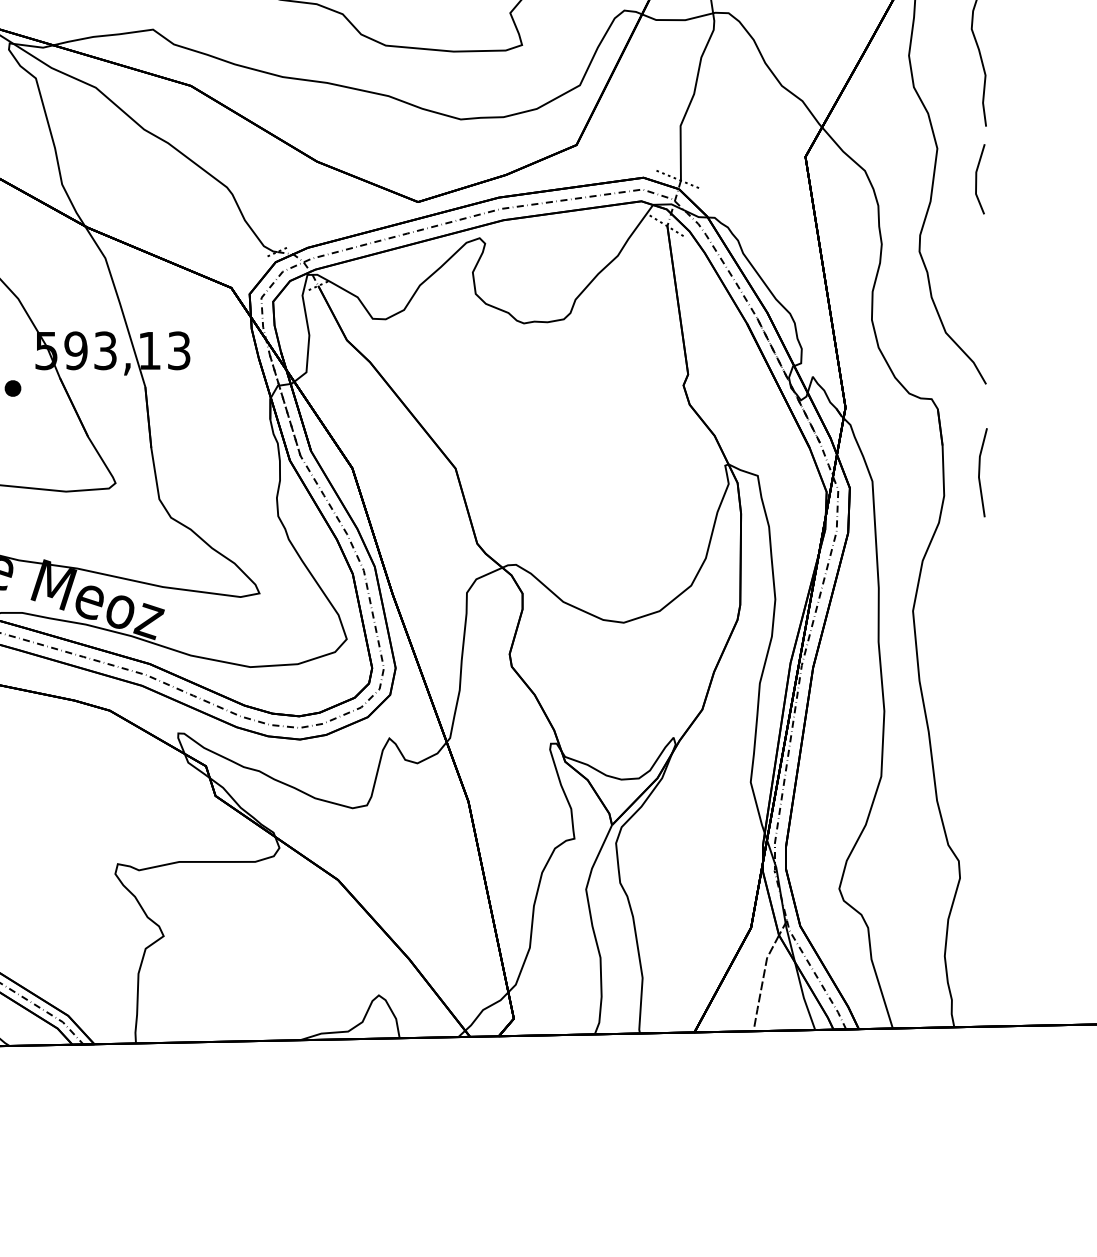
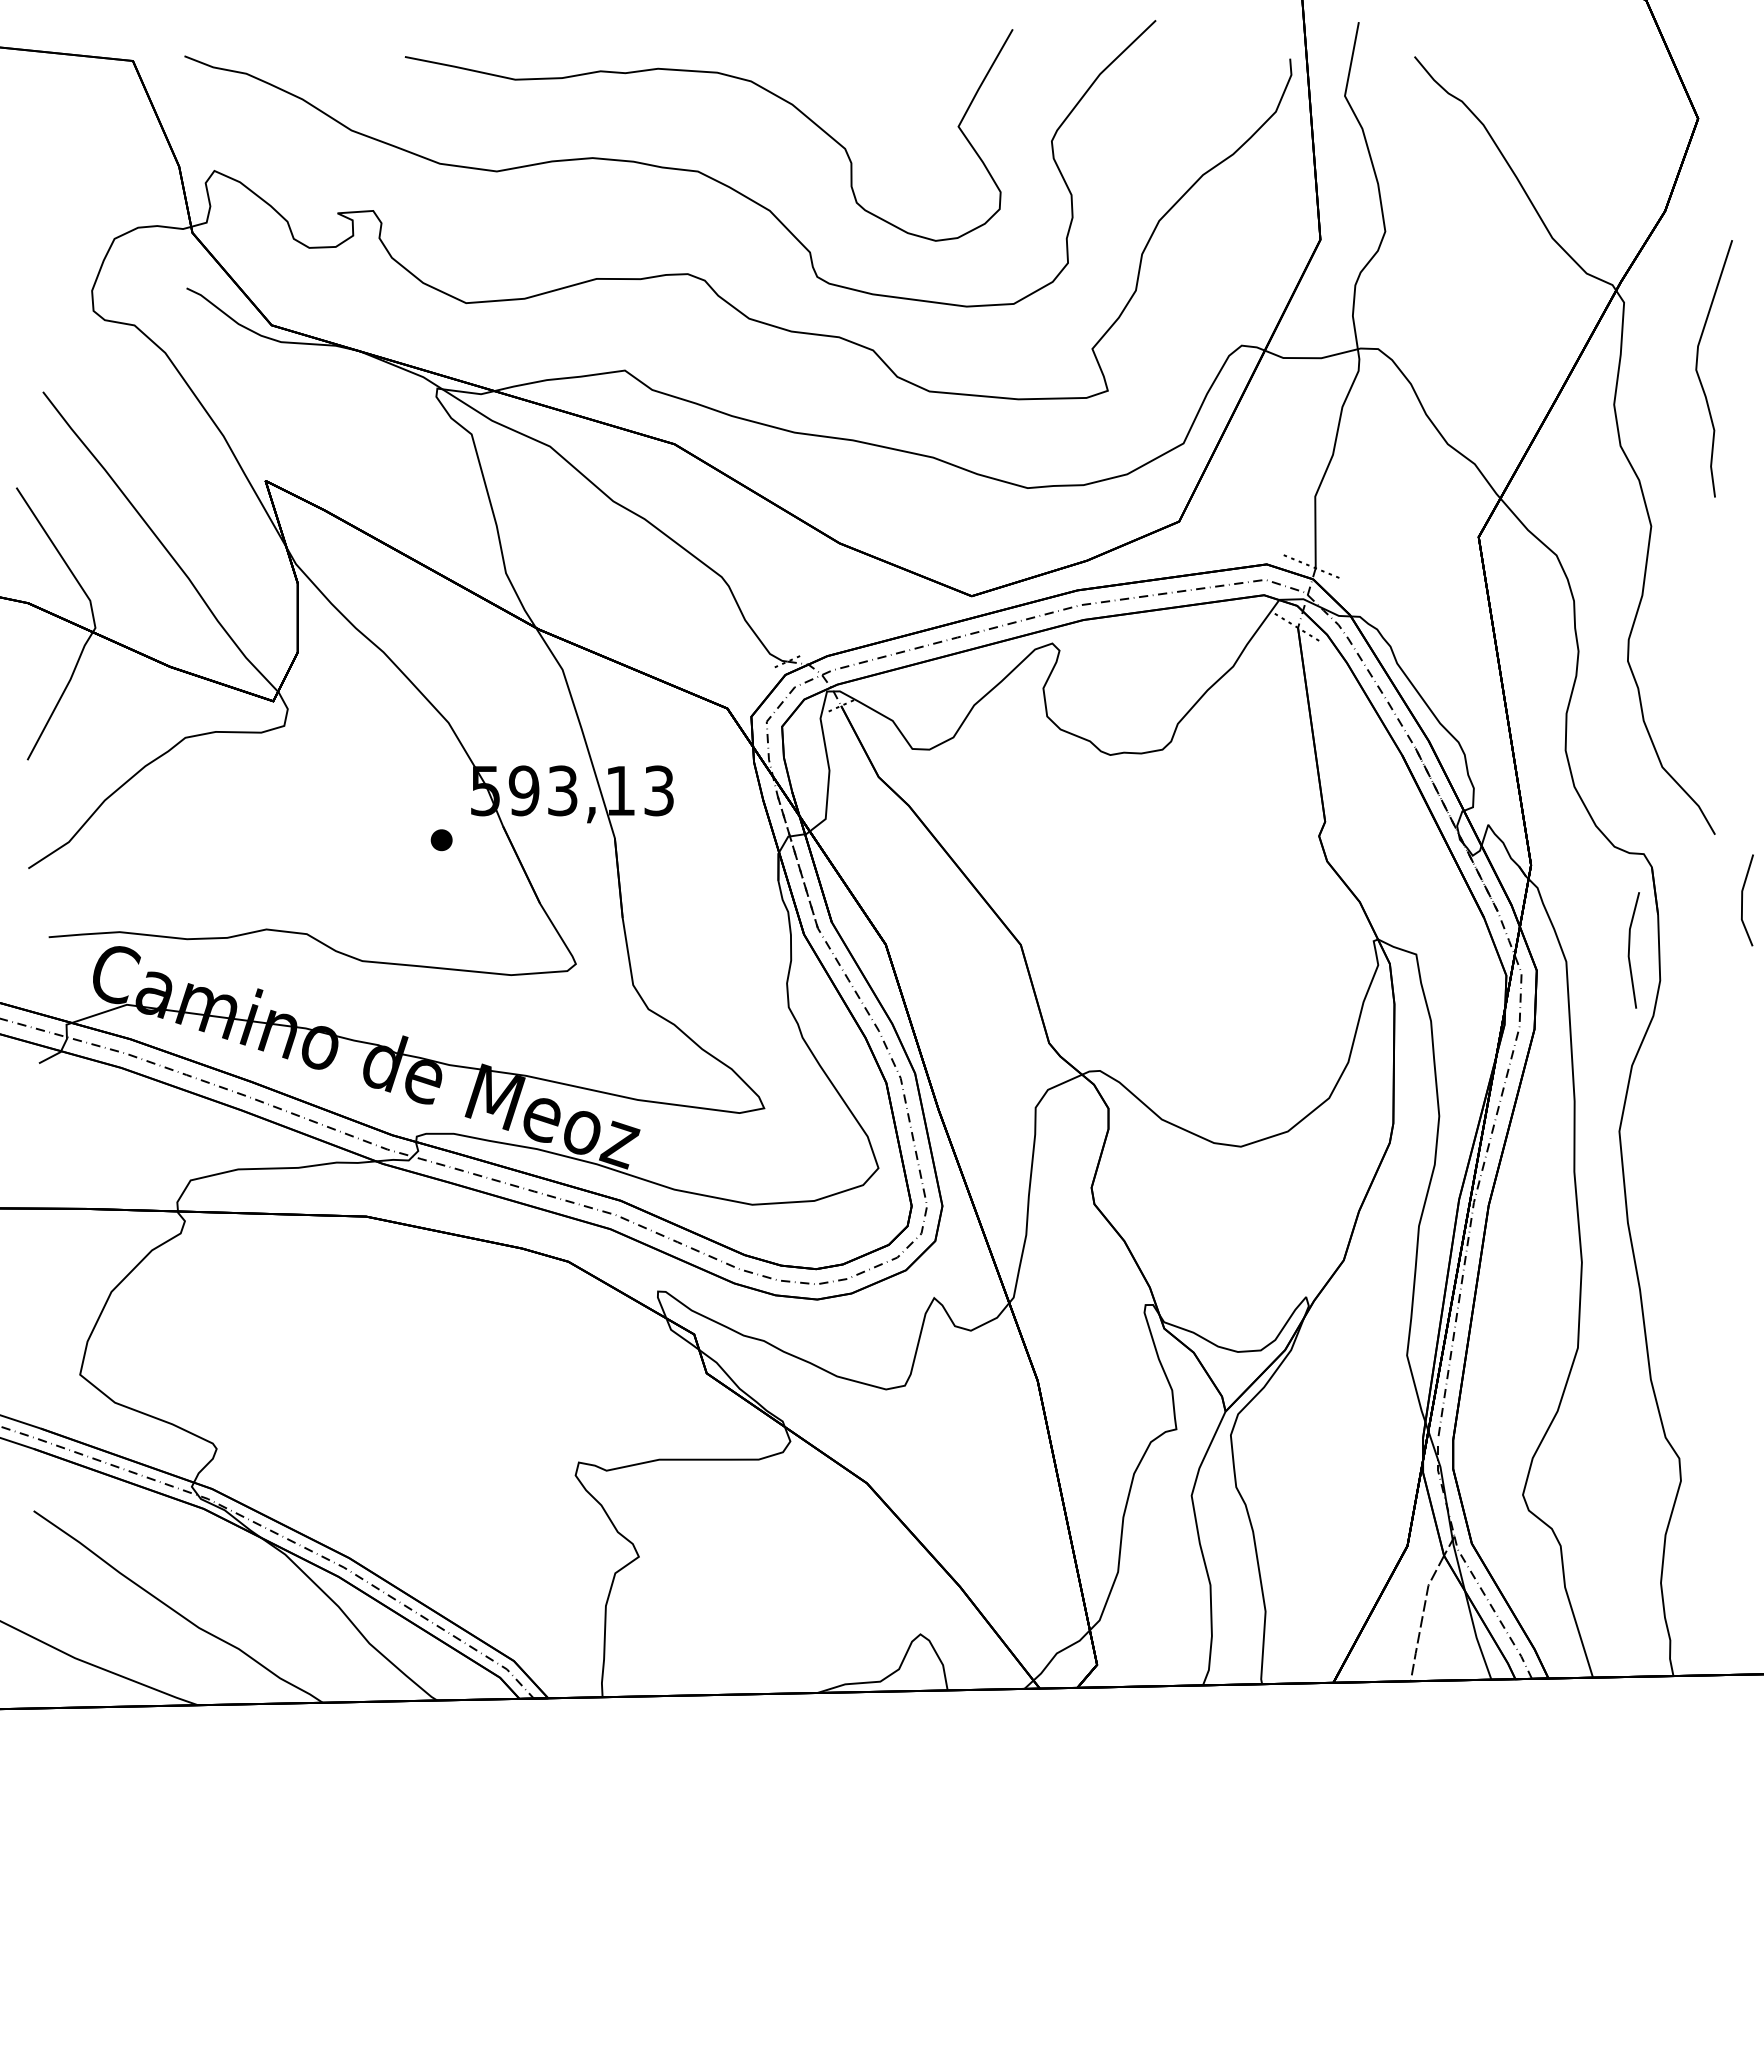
line: (976, 179) -> (1742, 900), moved
line: (979, 472) -> (1629, 950), moved

